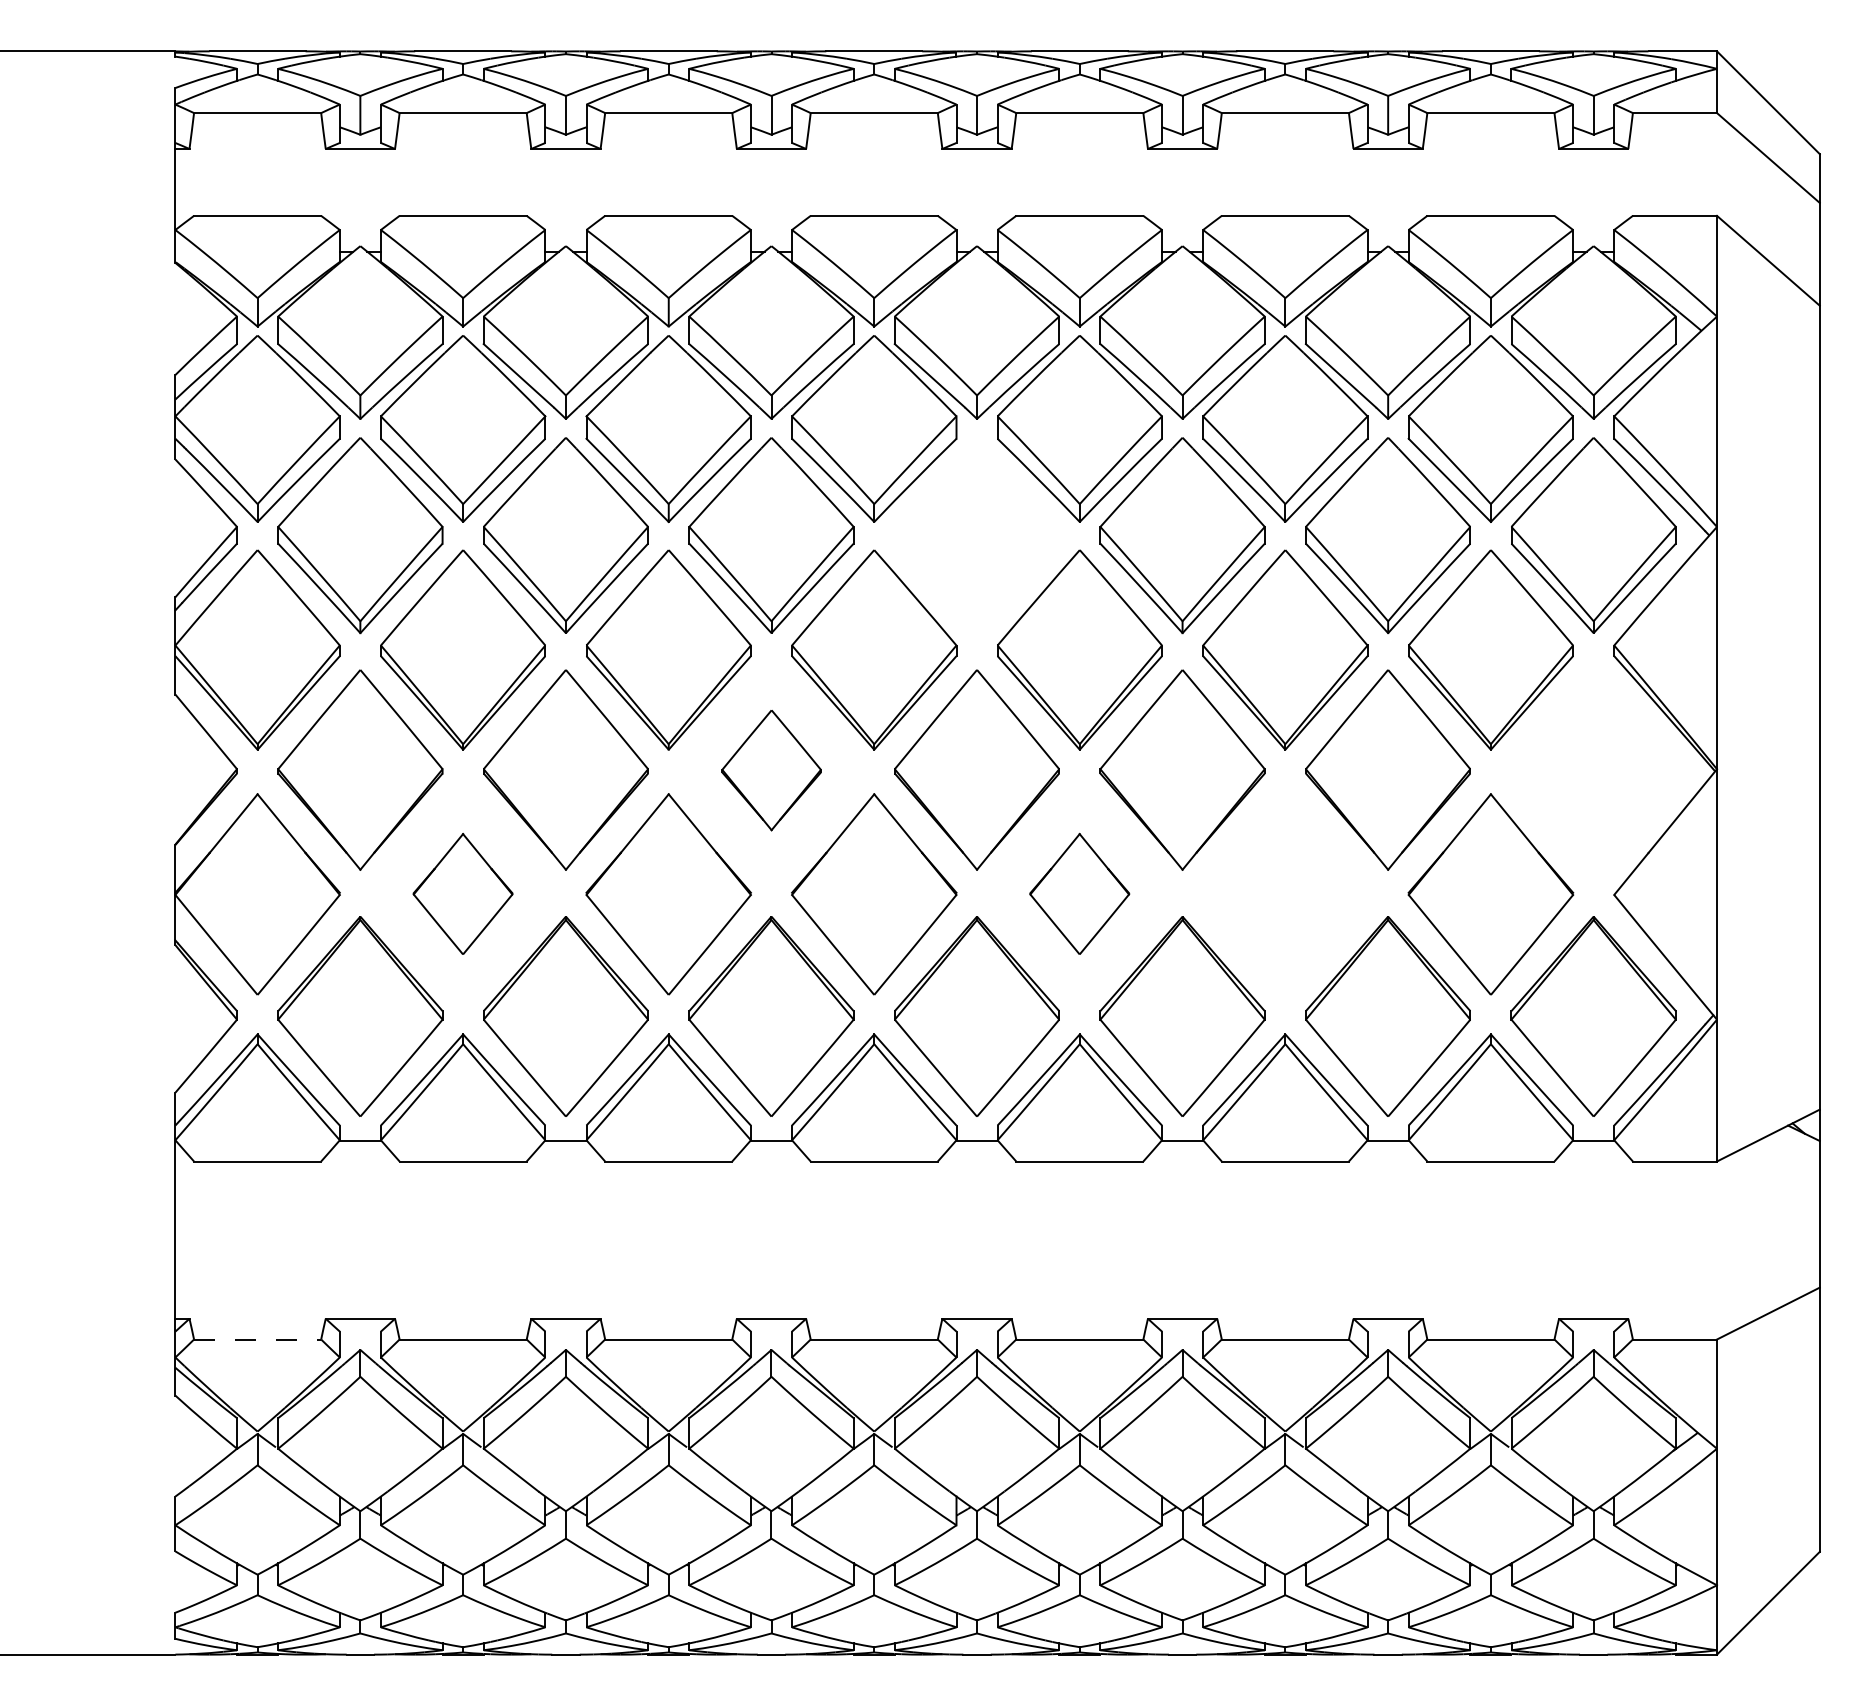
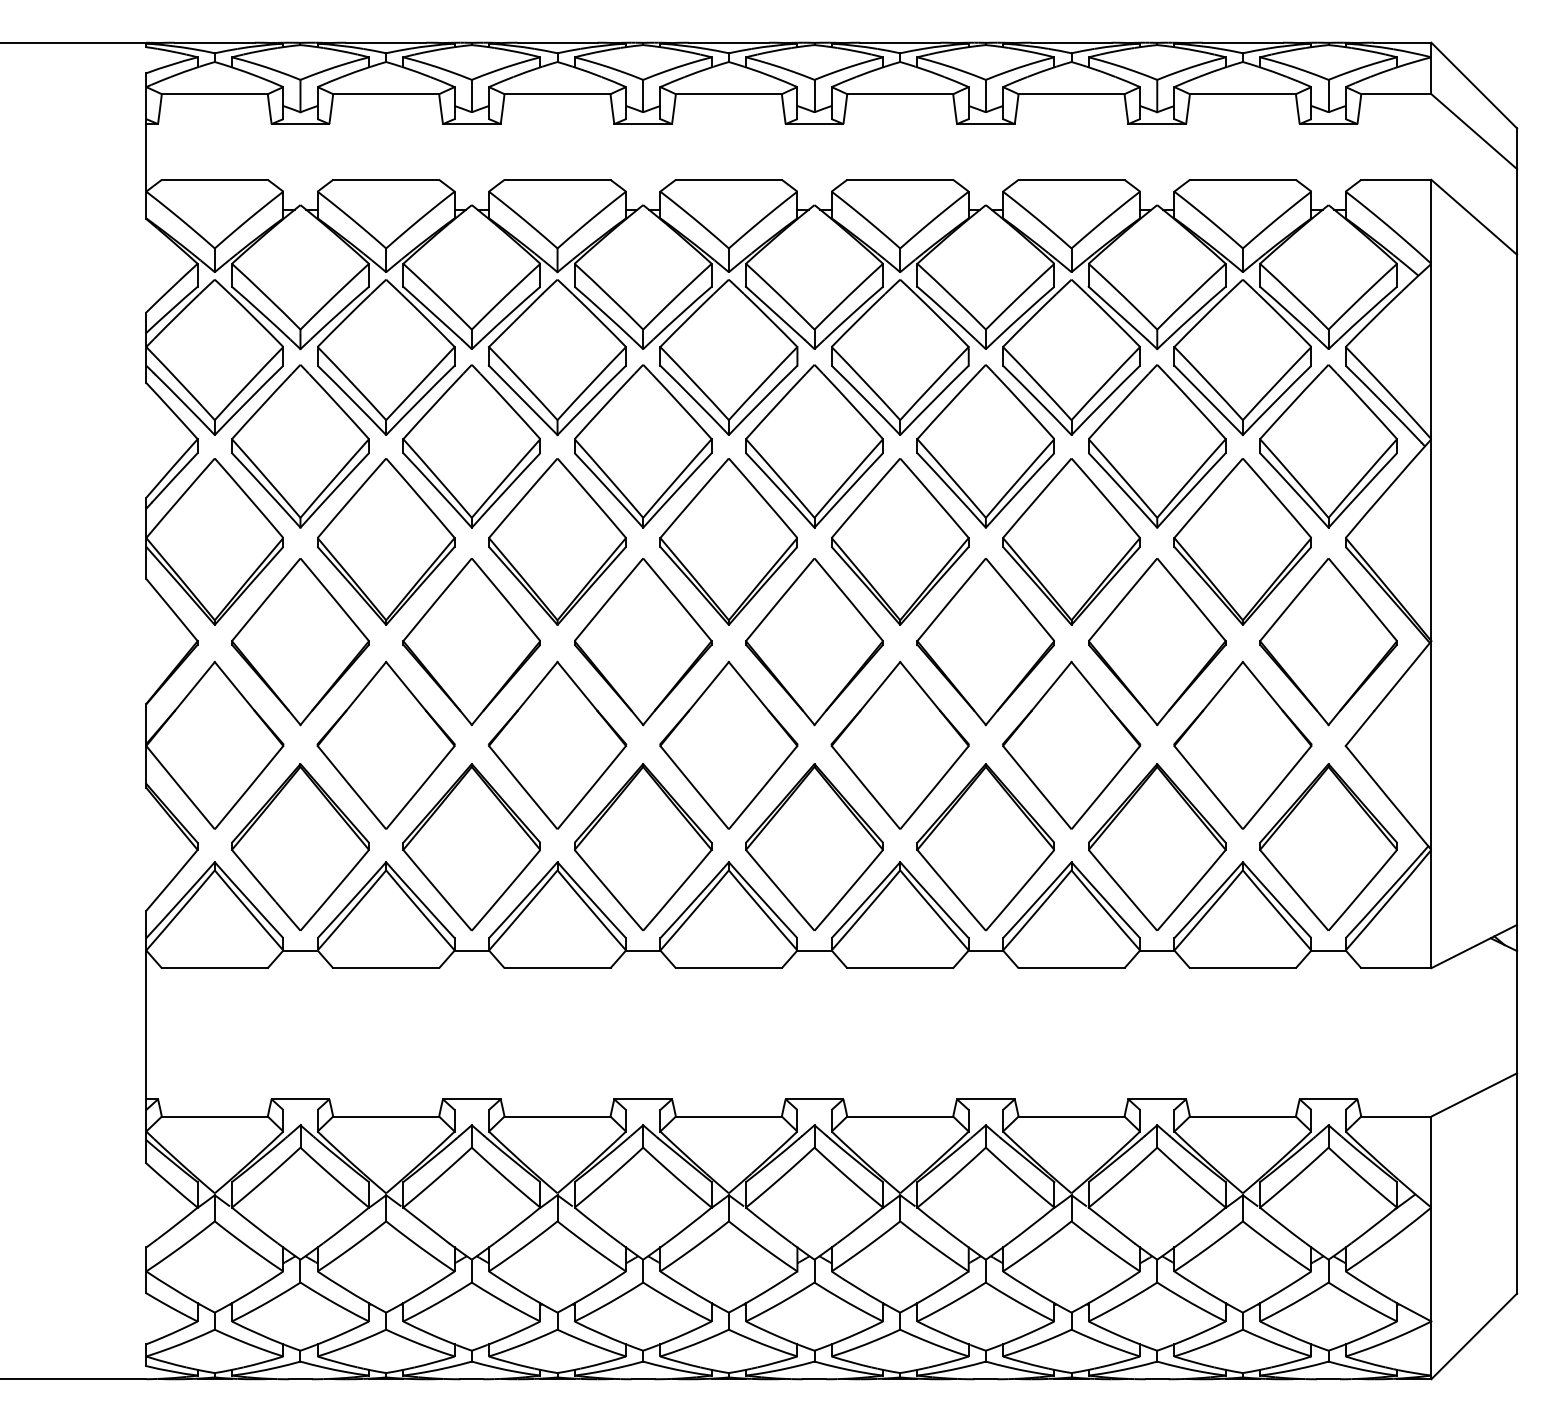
part: (976, 535) -> (814, 446), added
part: (771, 770) -> (643, 642), size x1.67
part: (1593, 770) -> (1328, 642), added
part: (462, 893) -> (385, 744), size x1.67
part: (1078, 893) -> (899, 744), size x1.67
part: (1285, 893) -> (1071, 744), added
line: (257, 1339) -> (214, 1116), dashed -> solid

